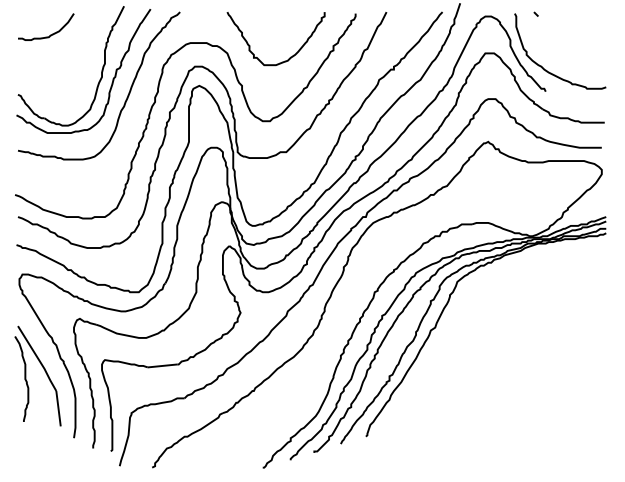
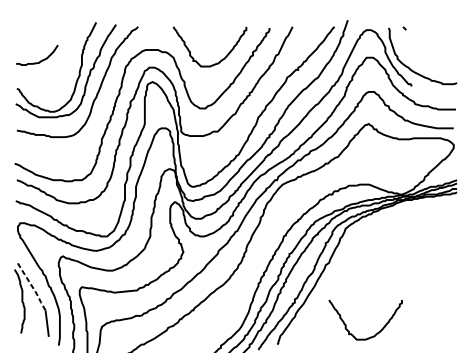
curve: (50, 34) -> (40, 60), moved
line: (38, 358) -> (32, 286), solid -> dashed
curve: (498, 421) -> (376, 333), added

